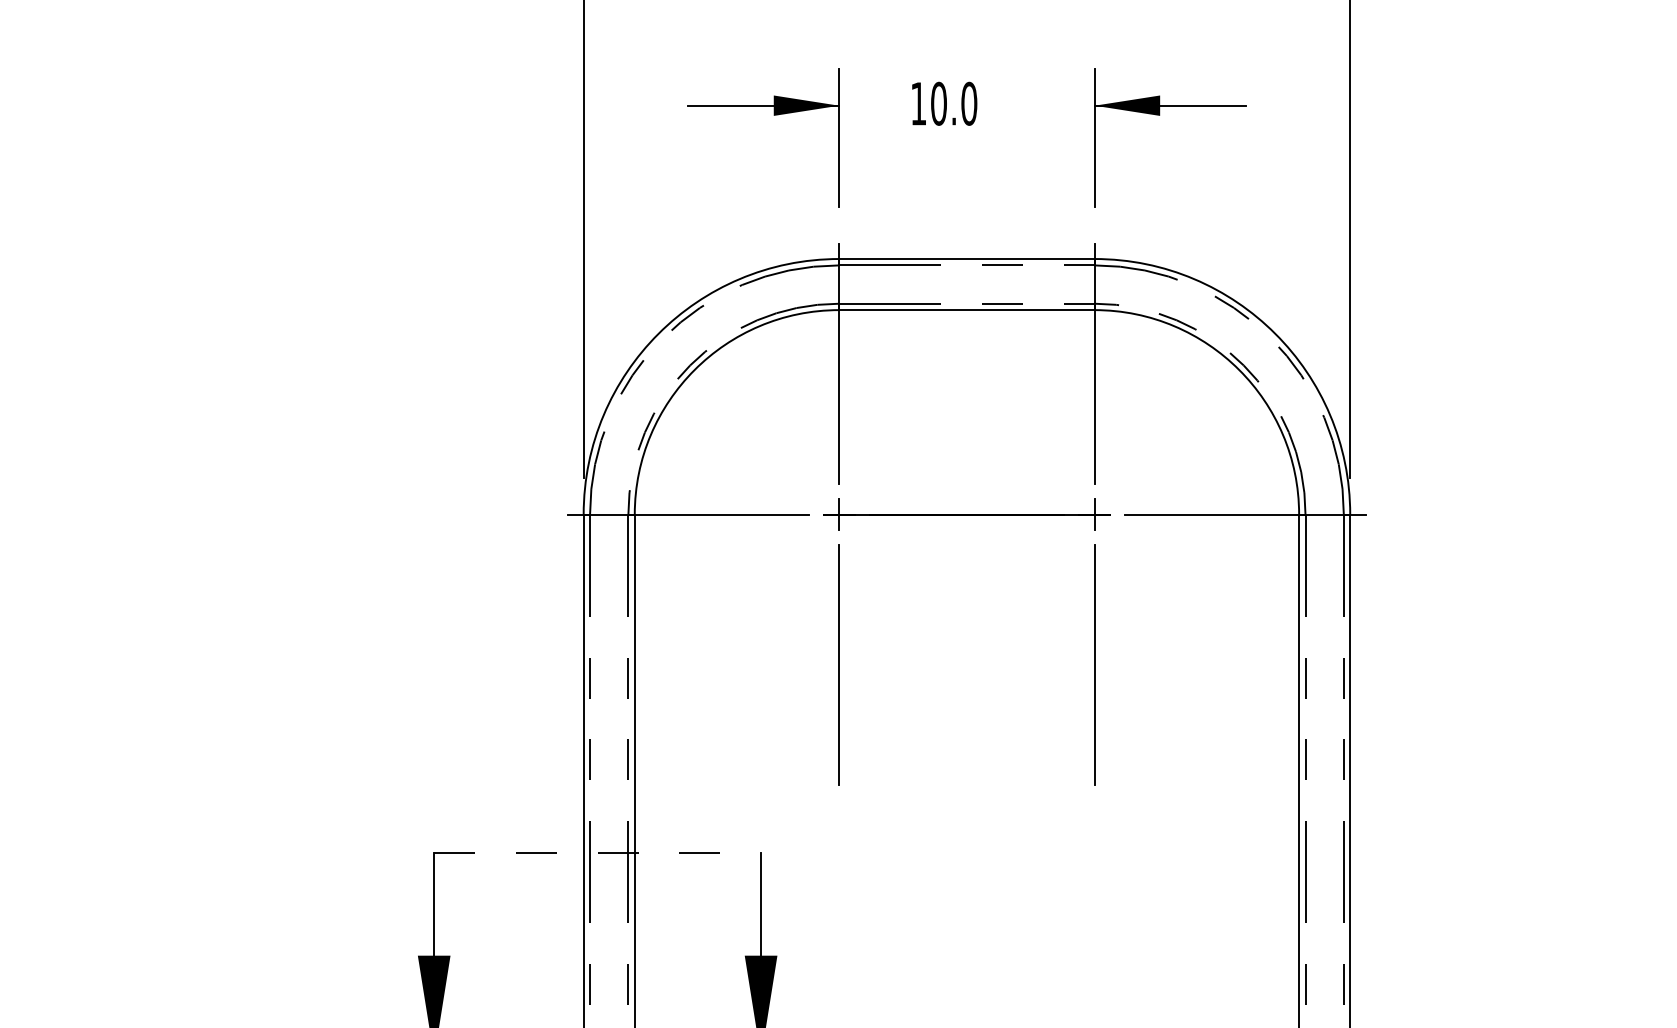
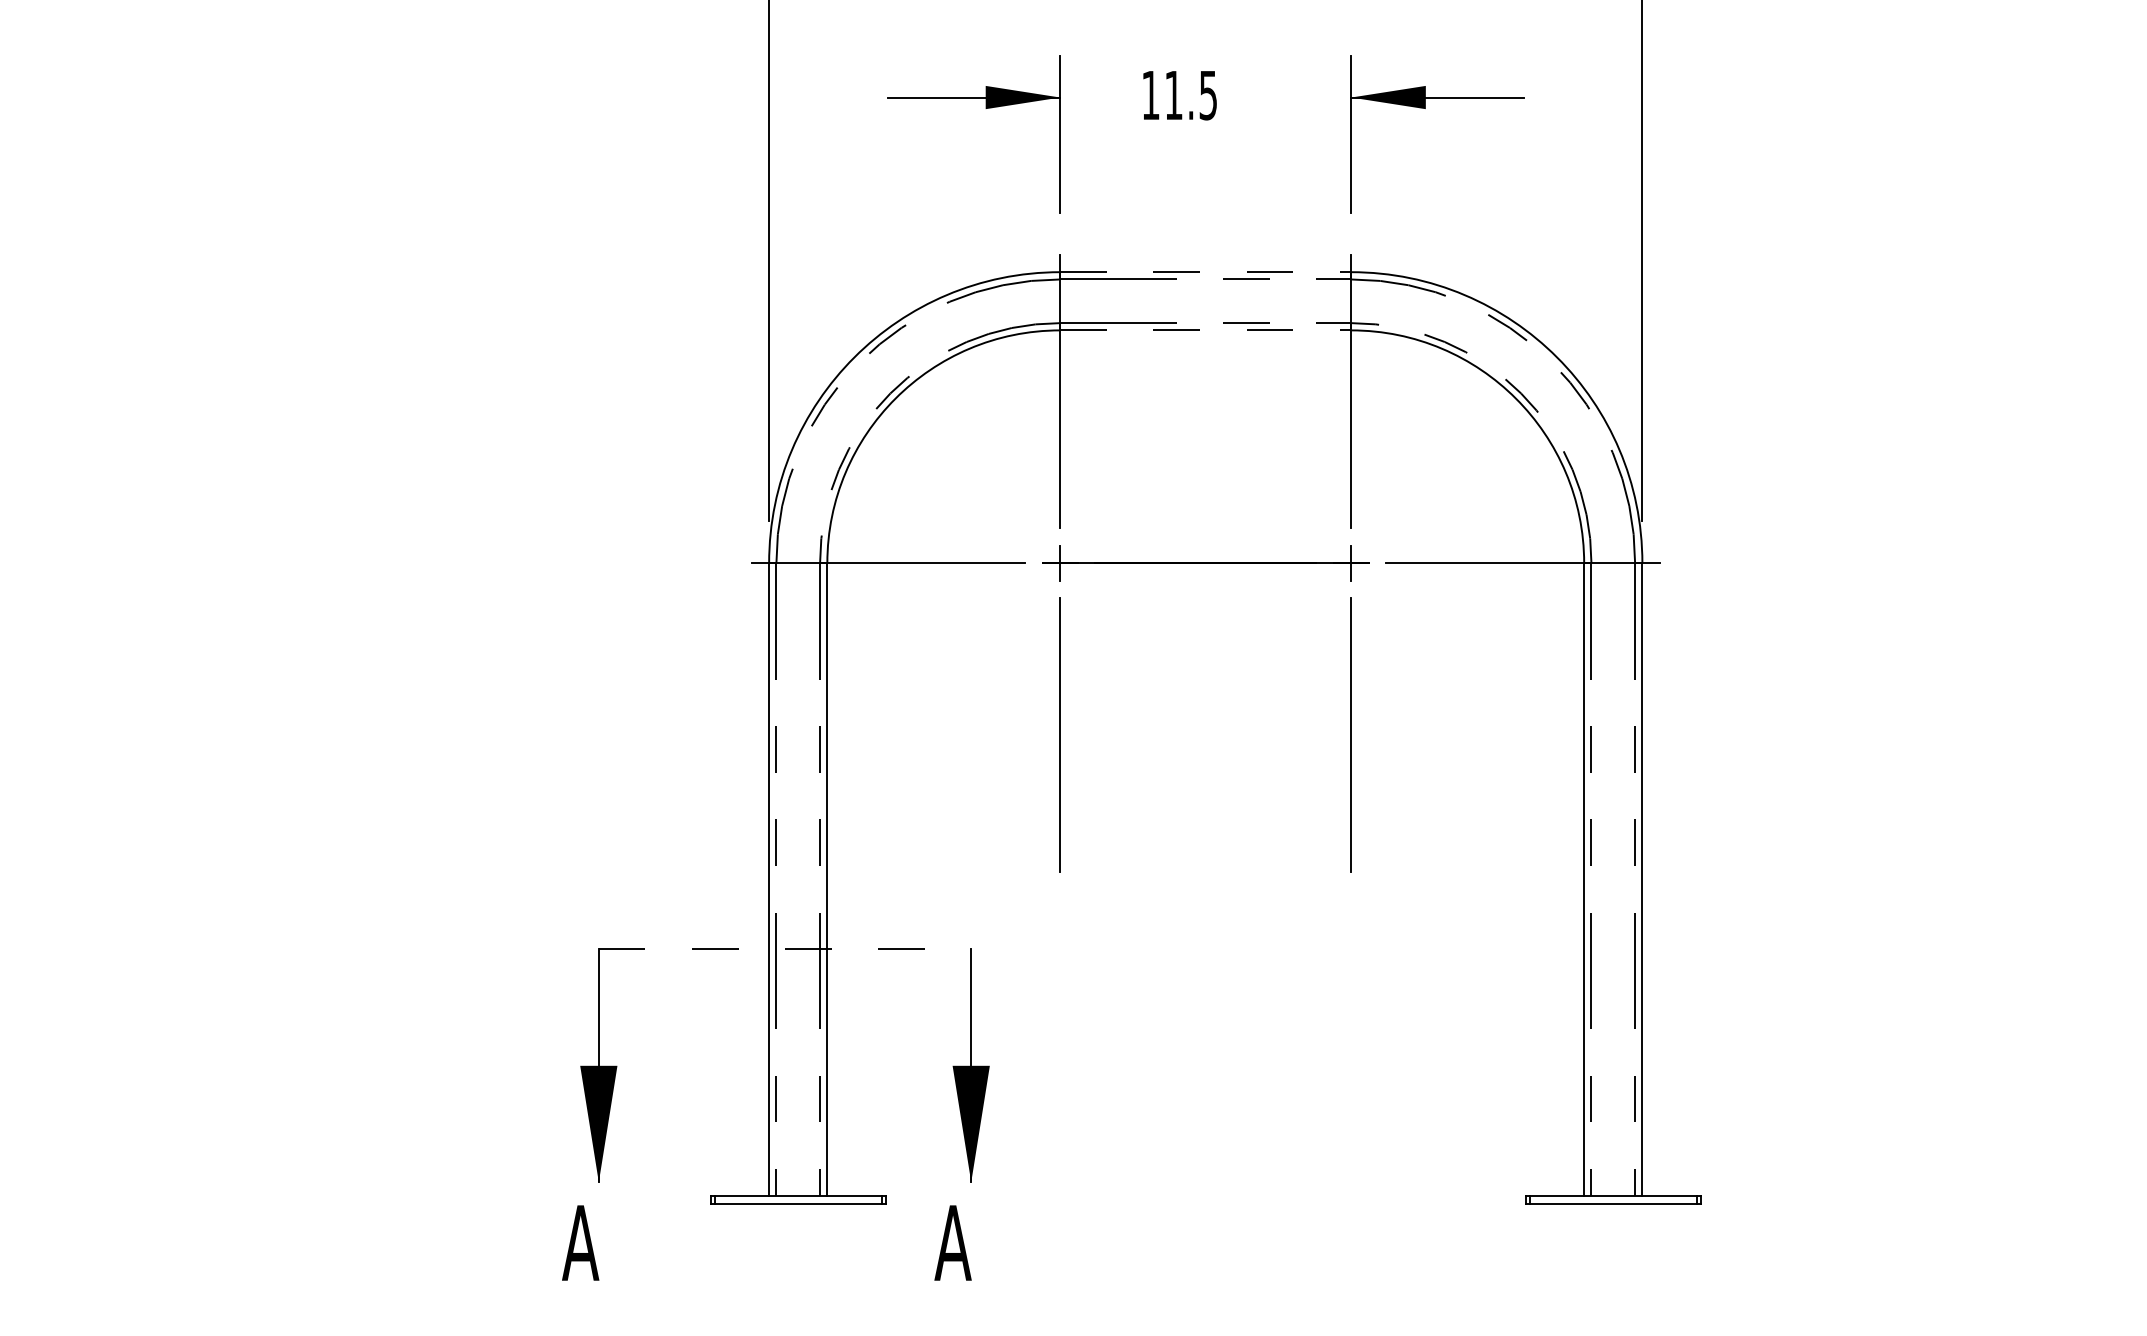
text: (953, 103) -> (1190, 95), 10.0 -> 11.5
line: (966, 259) -> (1205, 272), solid -> dashed
line: (966, 310) -> (1205, 330), solid -> dashed

